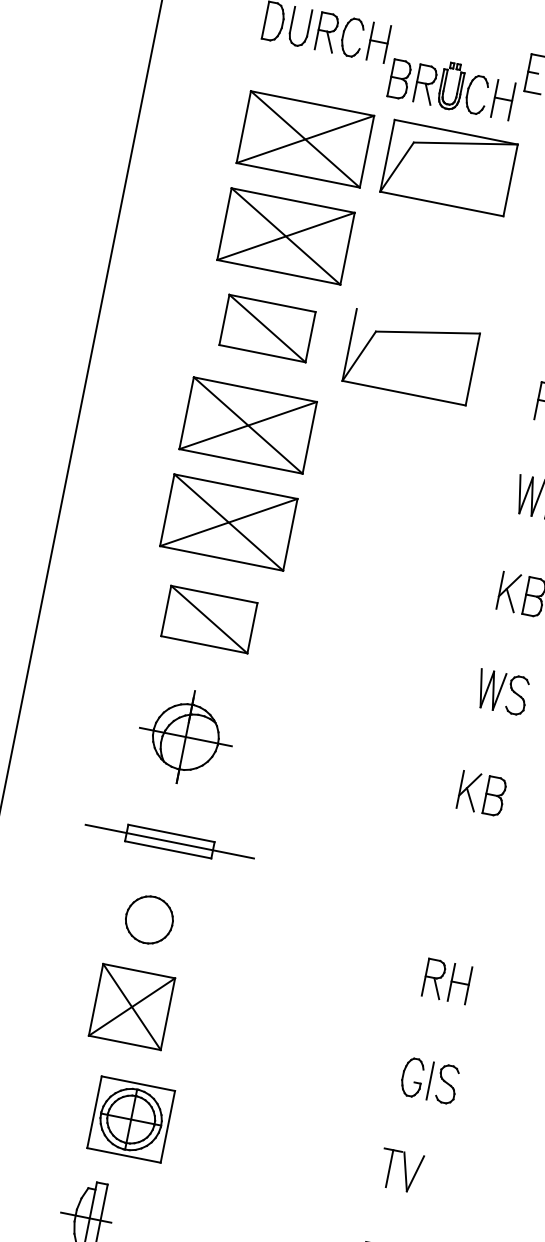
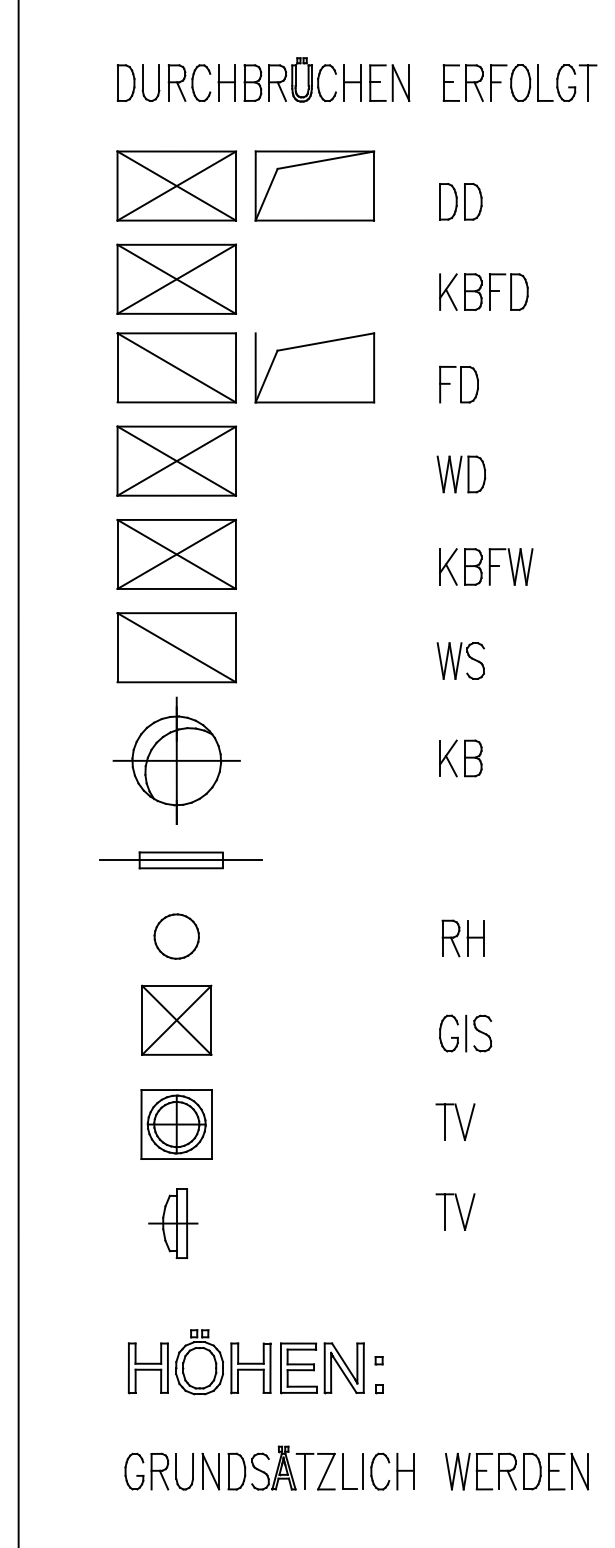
part: (452, 85) -> (302, 79), moved
part: (267, 328) -> (176, 367), size x1.43
part: (209, 619) -> (176, 647), size x1.43
part: (185, 736) -> (176, 760), size x1.43
part: (130, 1119) -> (176, 1124), moved

